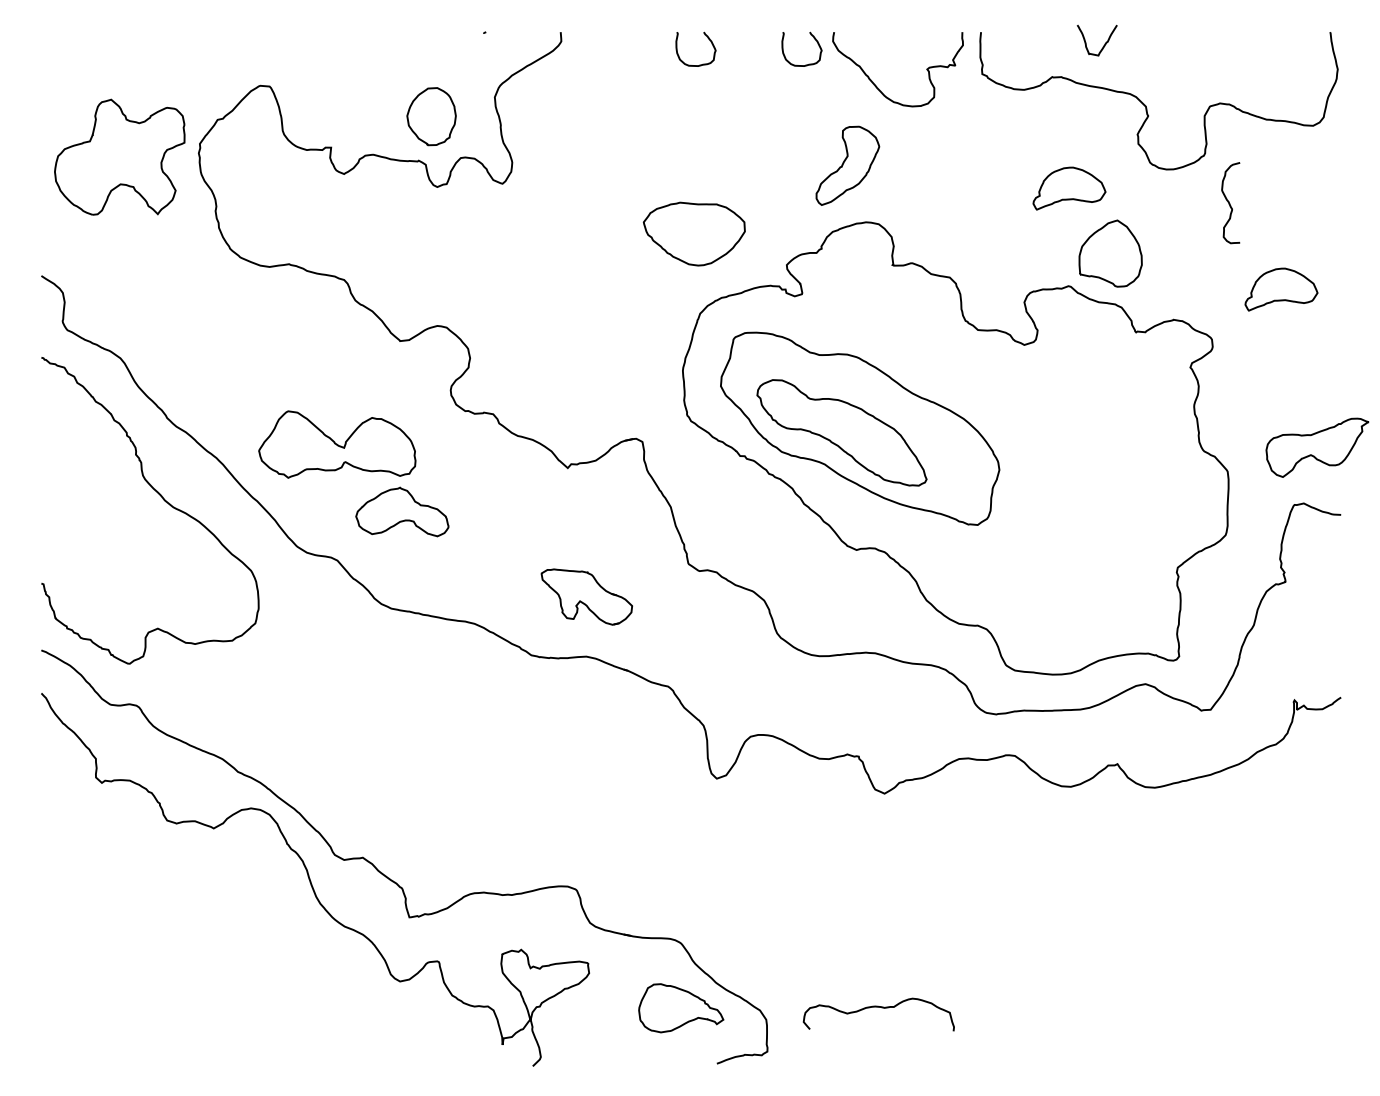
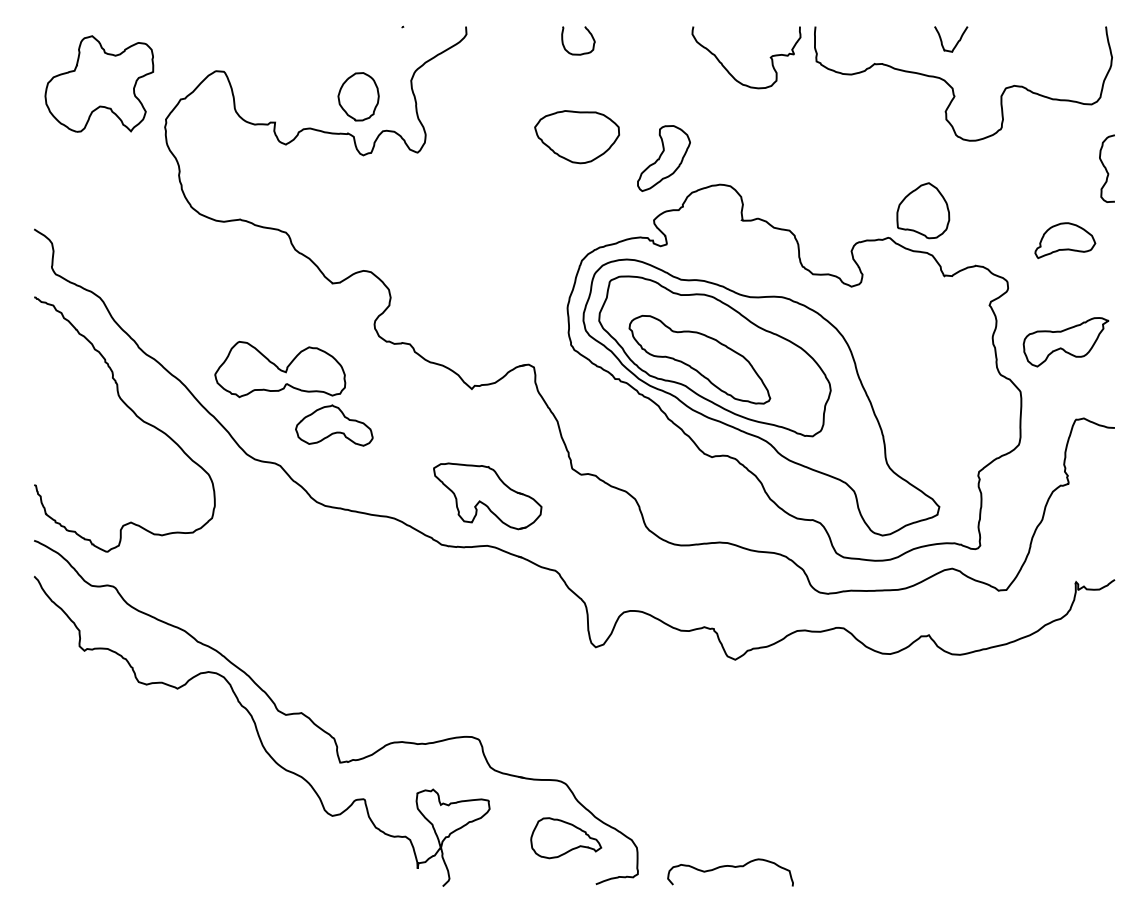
curve: (813, 38) -> (676, 31), removed
curve: (1104, 43) -> (957, 41), moved
part: (119, 156) -> (99, 83), moved
part: (847, 165) -> (663, 158), moved
part: (1069, 188) -> (889, 156), removed
curve: (1230, 203) -> (1106, 169), moved
part: (693, 233) -> (576, 136), moved
part: (1317, 447) -> (1066, 342), moved
part: (915, 478) -> (761, 397), added
part: (586, 596) -> (487, 495), size x1.43
curve: (881, 1008) -> (732, 867), moved

